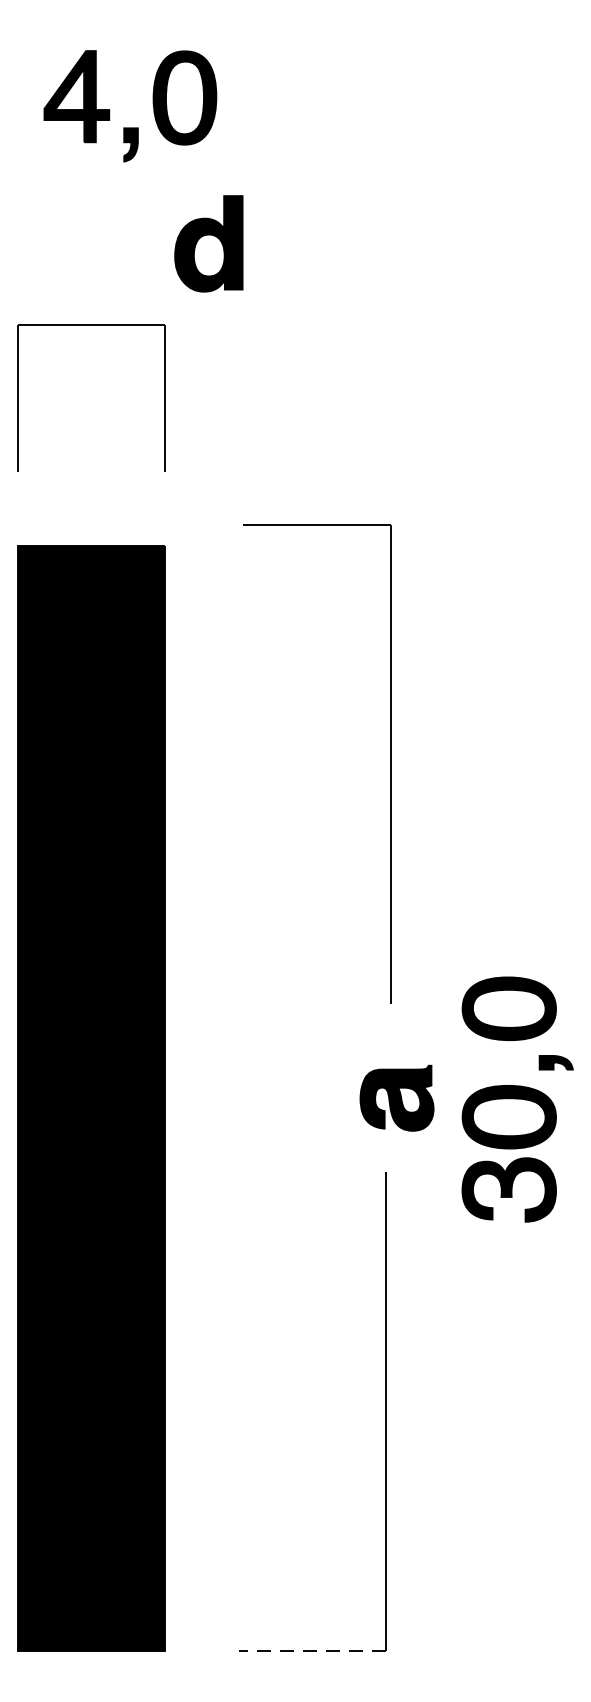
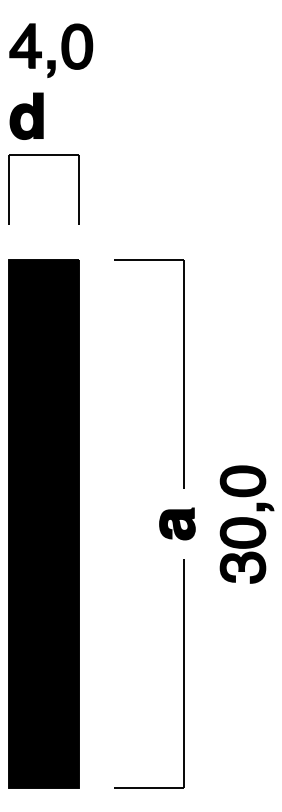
part: (151, 105) -> (61, 50), moved
part: (208, 242) -> (26, 115), moved
part: (388, 761) -> (183, 373), moved
part: (397, 1097) -> (177, 523), moved
line: (311, 1650) -> (148, 787), dashed -> solid

